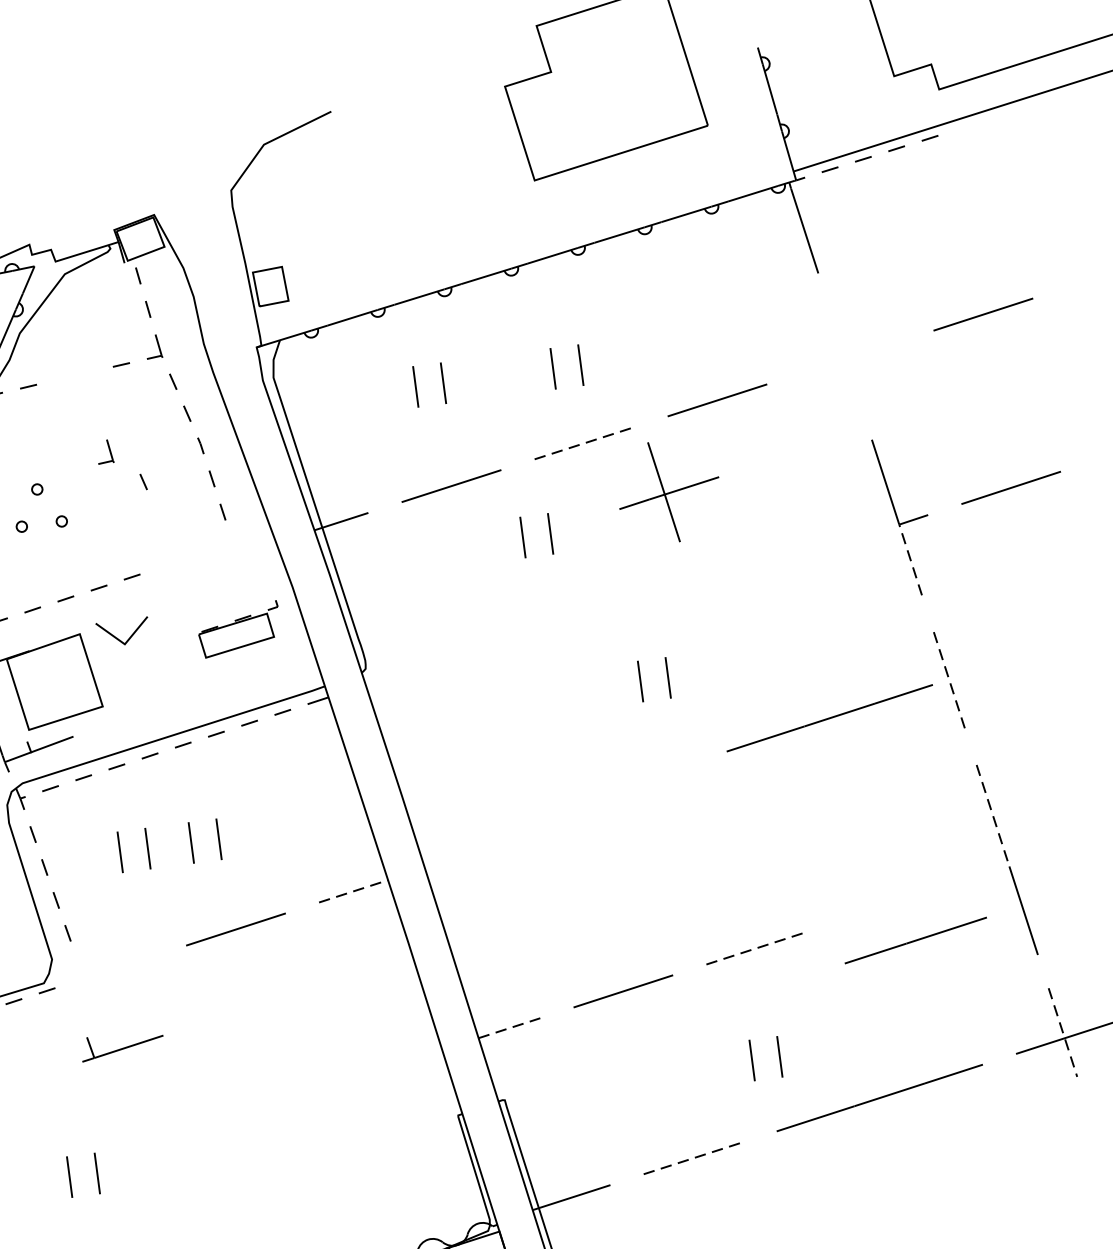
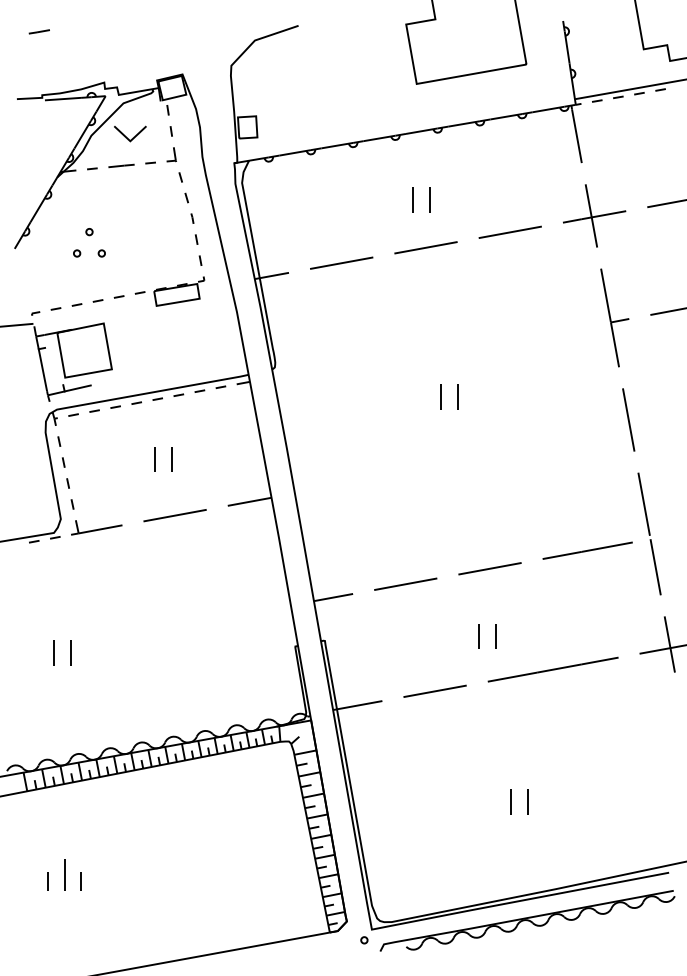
line: (74, 375) -> (121, 165), added
part: (416, 385) -> (328, 199), removed
line: (585, 442) -> (426, 247), dashed -> solid
part: (104, 451) -> (133, 214), removed
line: (143, 481) -> (154, 235), removed
part: (668, 490) -> (594, 215), moved
part: (523, 536) -> (381, 299), removed
line: (911, 559) -> (615, 344), dashed -> solid
part: (239, 629) -> (179, 291), moved
part: (123, 631) -> (130, 133), moved
line: (948, 677) -> (628, 419), dashed -> solid
line: (828, 718) -> (552, 434), removed
line: (992, 810) -> (644, 503), dashed -> solid
part: (121, 852) -> (111, 459), removed
line: (354, 890) -> (250, 501), dashed -> solid
line: (915, 940) -> (587, 550), moved
line: (756, 947) -> (490, 568), dashed -> solid
line: (509, 1028) -> (333, 597), dashed -> solid
line: (1062, 1032) -> (669, 644), dashed -> solid
part: (121, 1044) -> (96, 527), moved
line: (694, 1158) -> (435, 691), dashed -> solid

